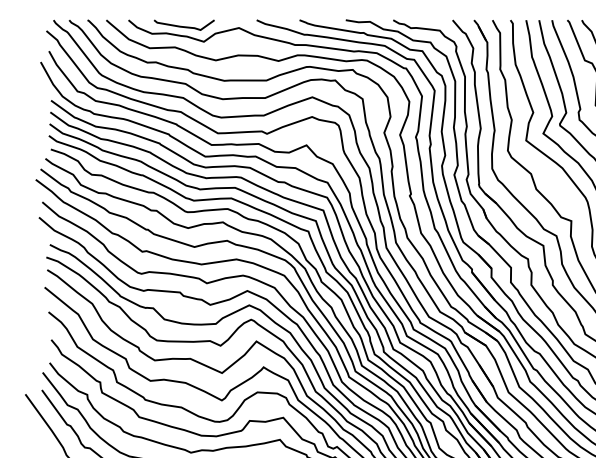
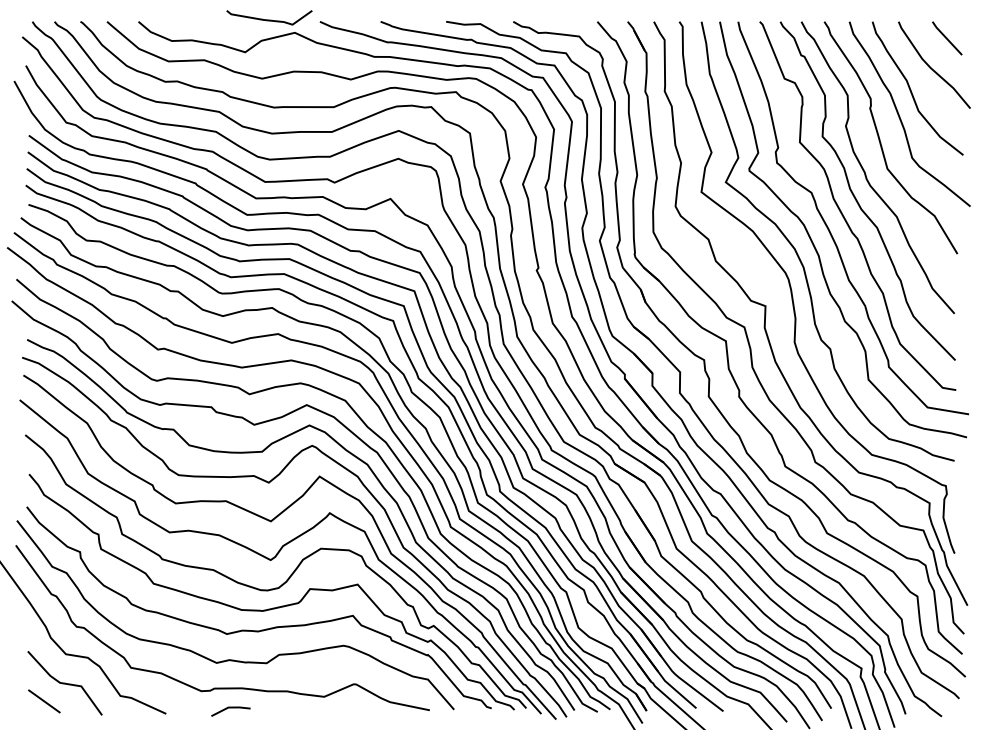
curve: (184, 26) -> (269, 19), moved

